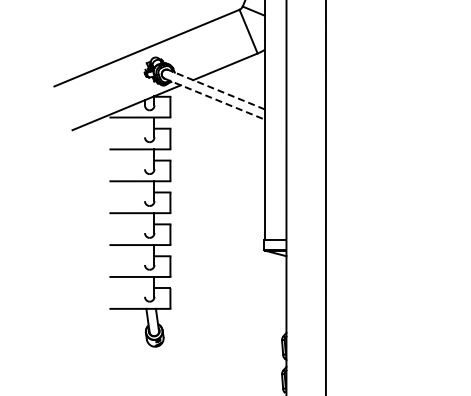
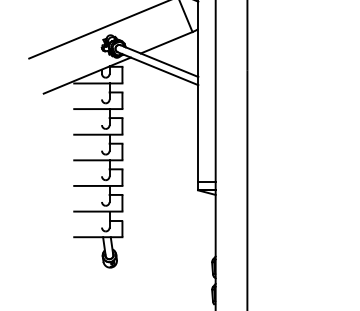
line: (216, 89) -> (159, 60), dashed -> solid
line: (215, 99) -> (158, 69), dashed -> solid

